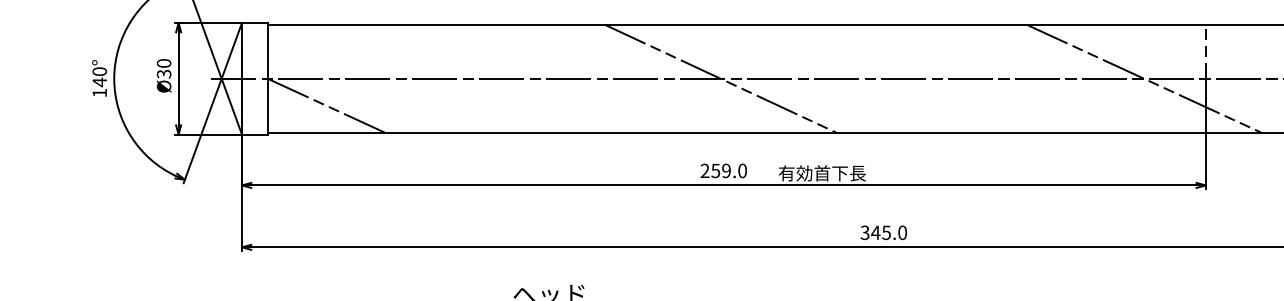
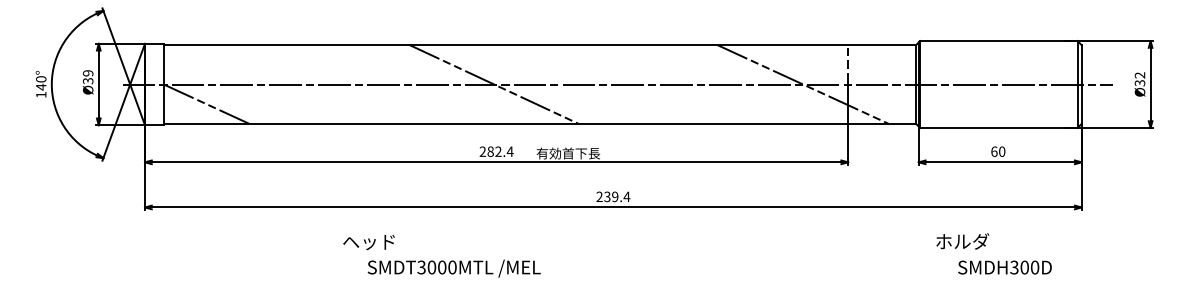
text: (164, 63) -> (88, 73), Ø30 -> Ø39
text: (729, 170) -> (500, 151), 259.0 -> 282.4
text: (884, 232) -> (613, 196), 345.0 -> 239.4

